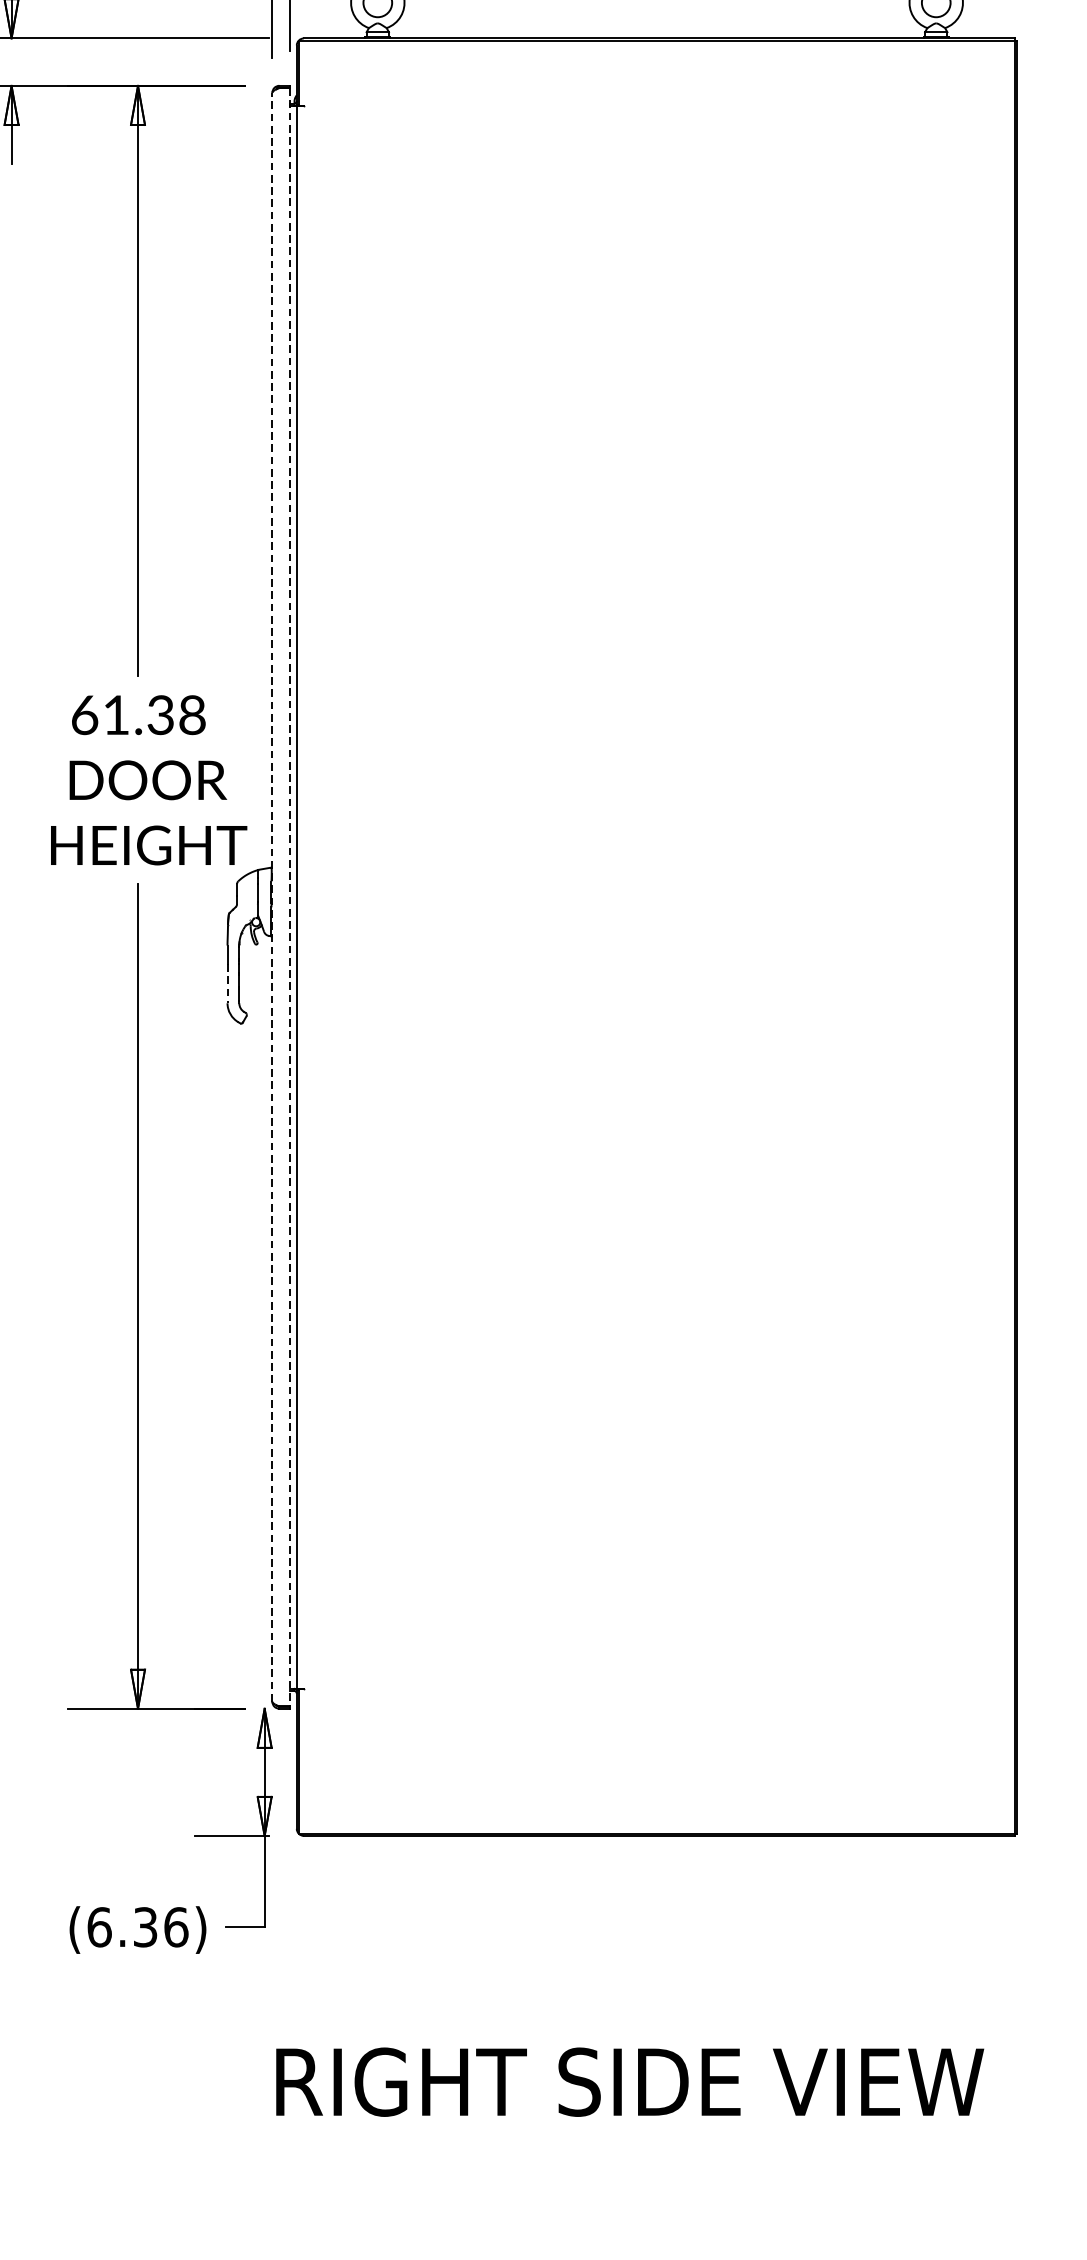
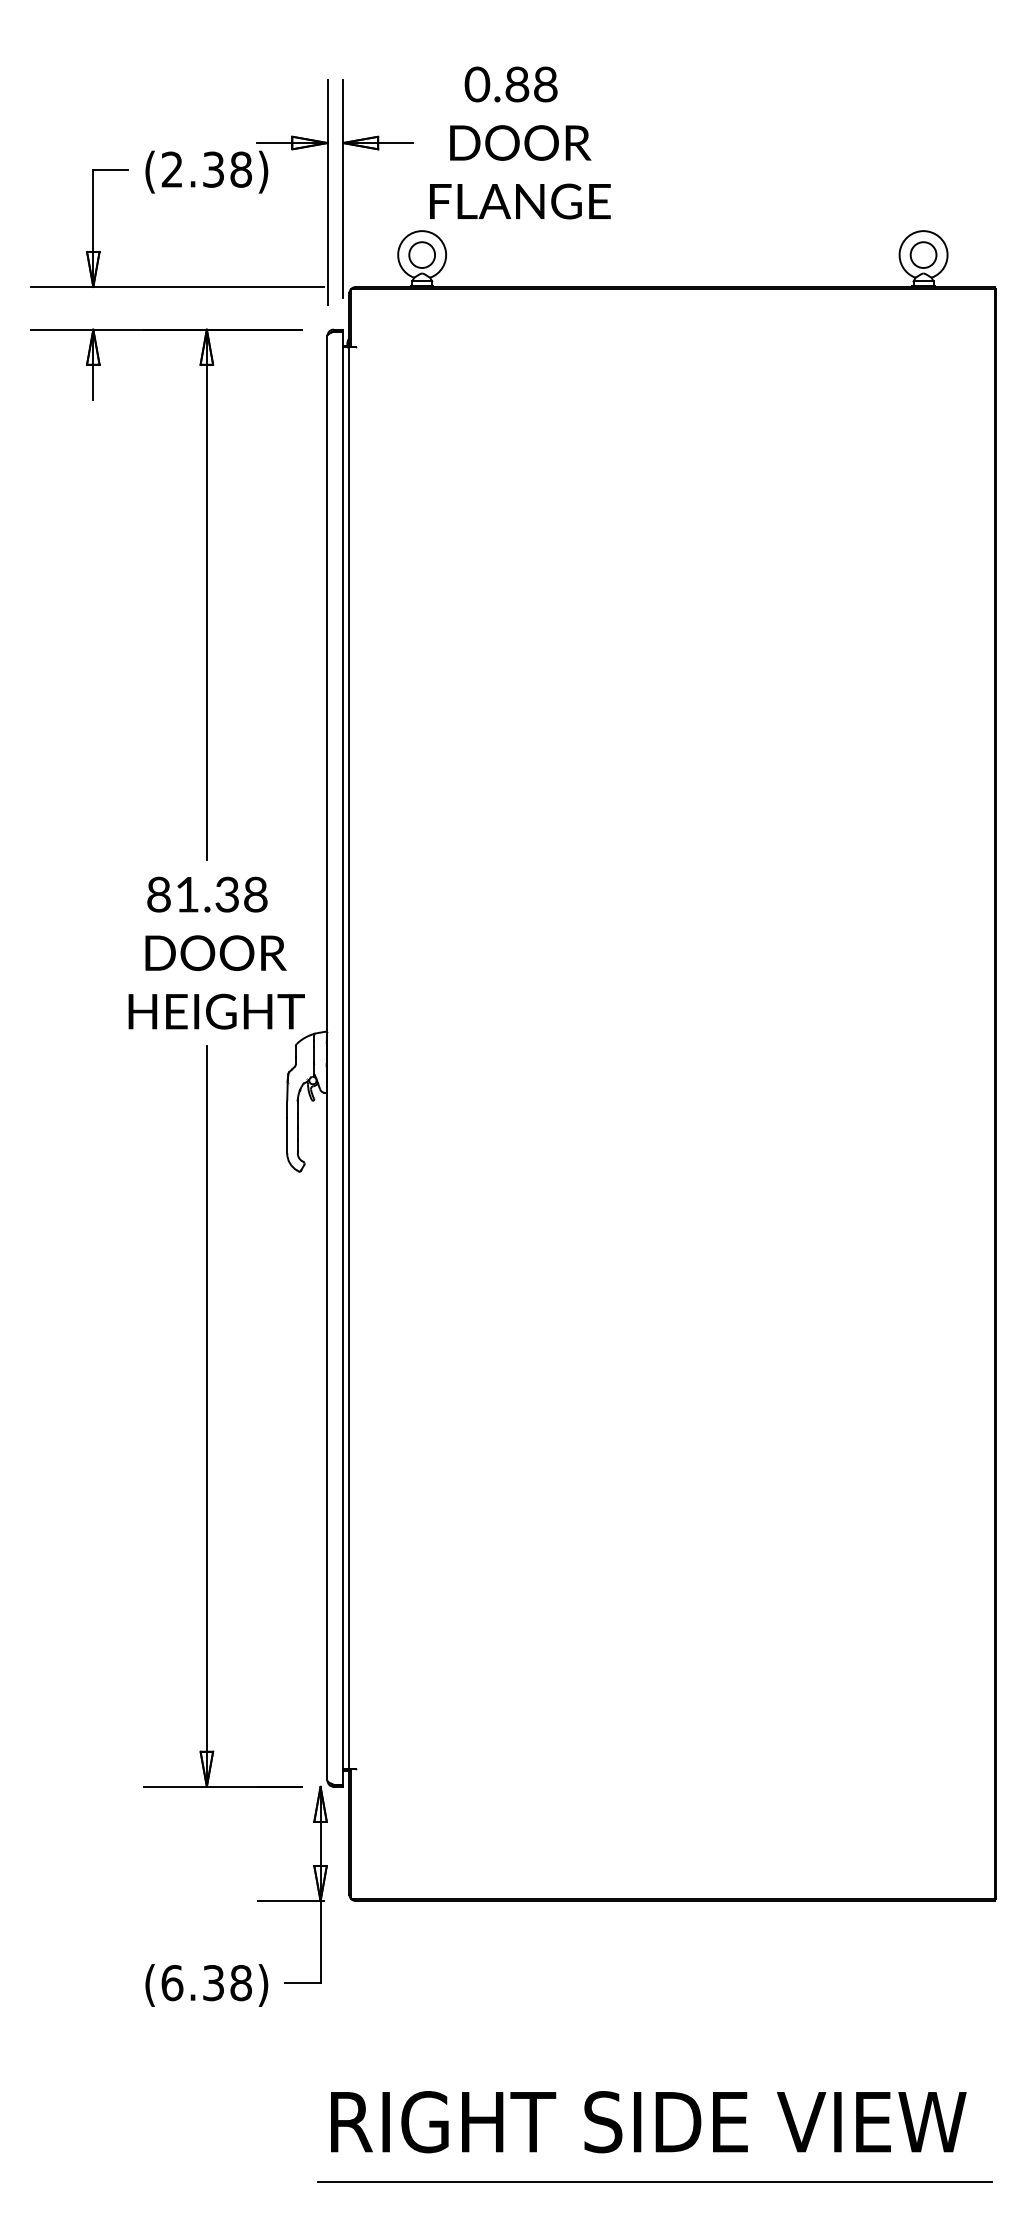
text: (85, 713) -> (159, 893), 61.38 -> 81.38
line: (272, 896) -> (327, 1057), dashed -> solid
line: (290, 897) -> (343, 1058), dashed -> solid
line: (227, 983) -> (287, 1135), dashed -> solid
text: (176, 1927) -> (241, 1983), (6.36) -> (6.38)
line: (636, 2148) -> (654, 2181), added

